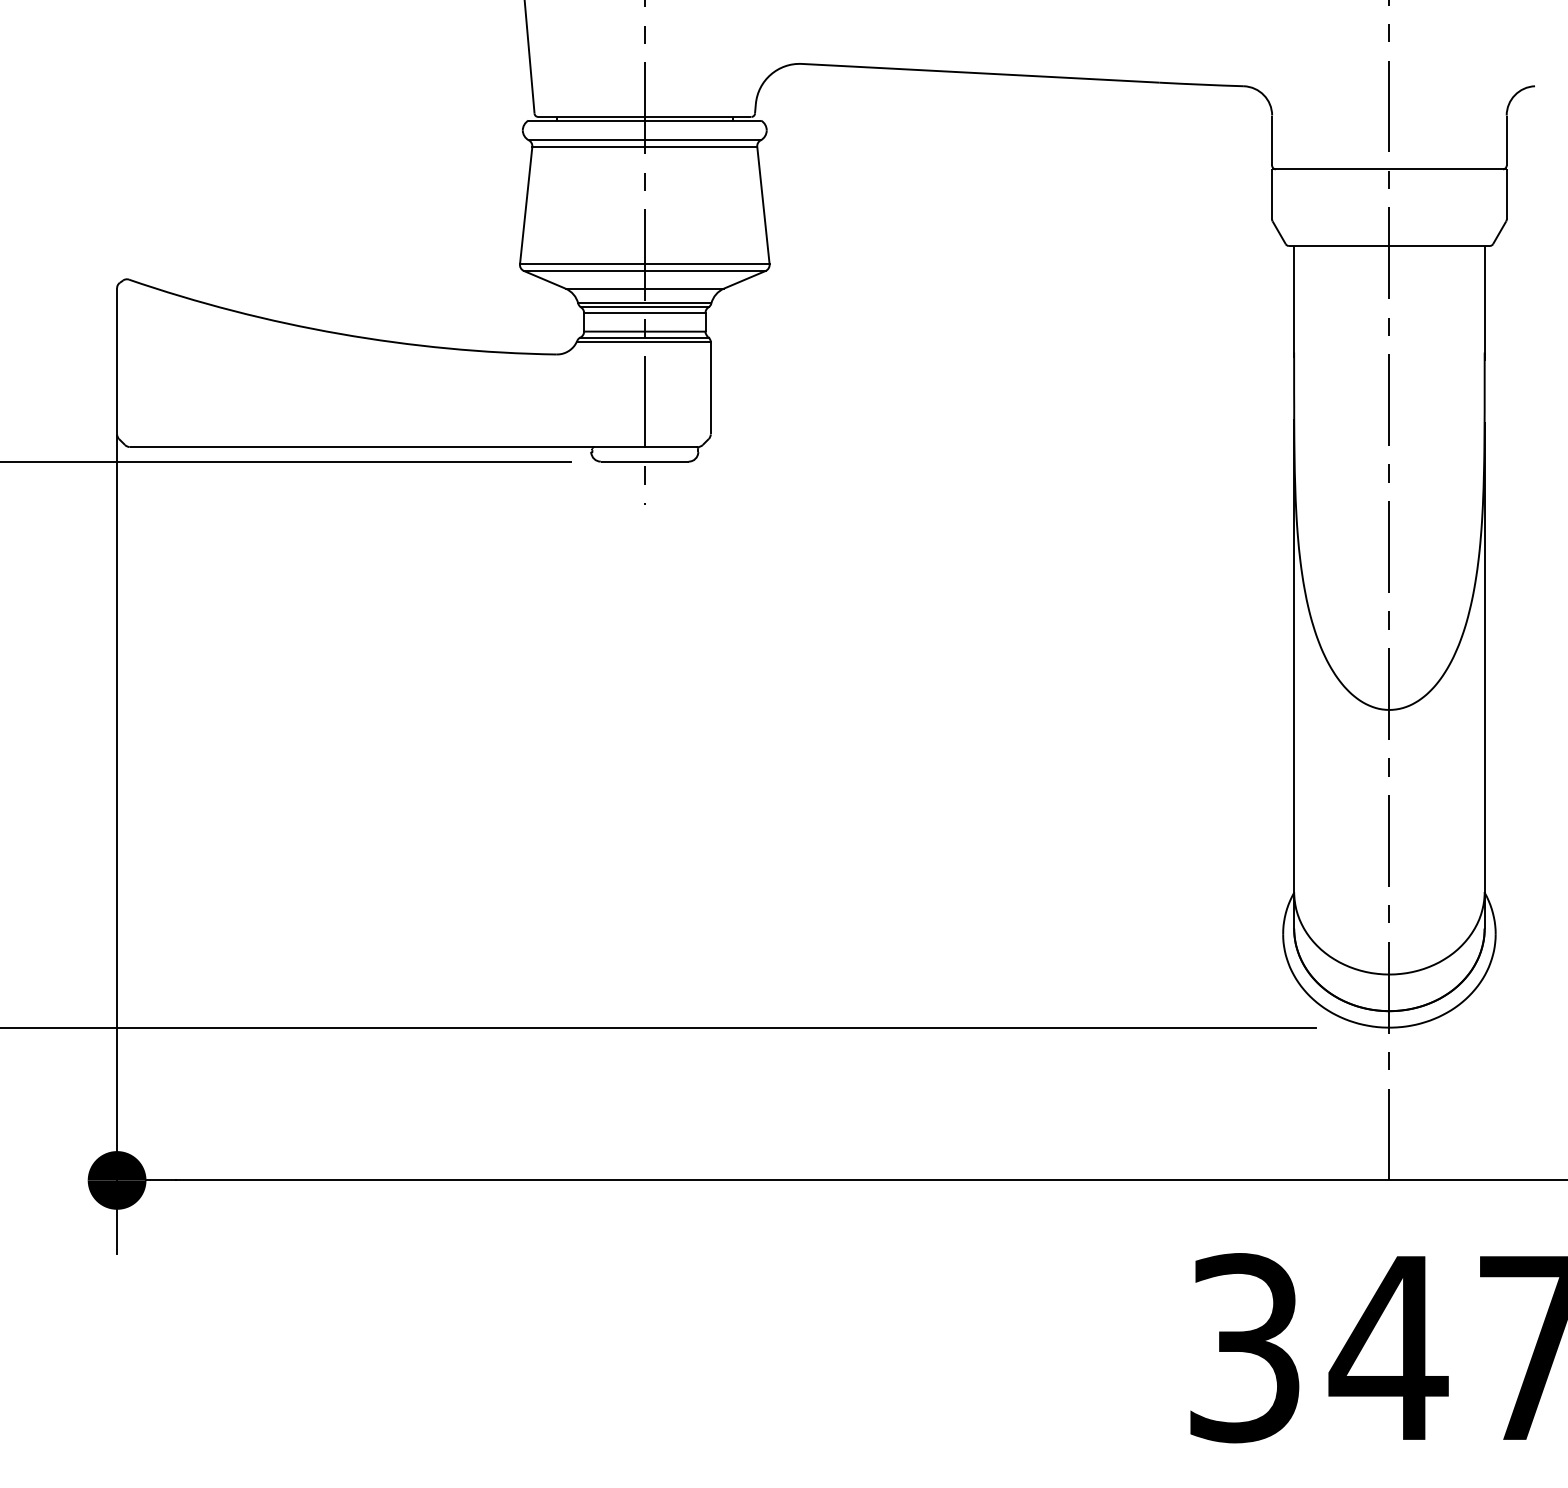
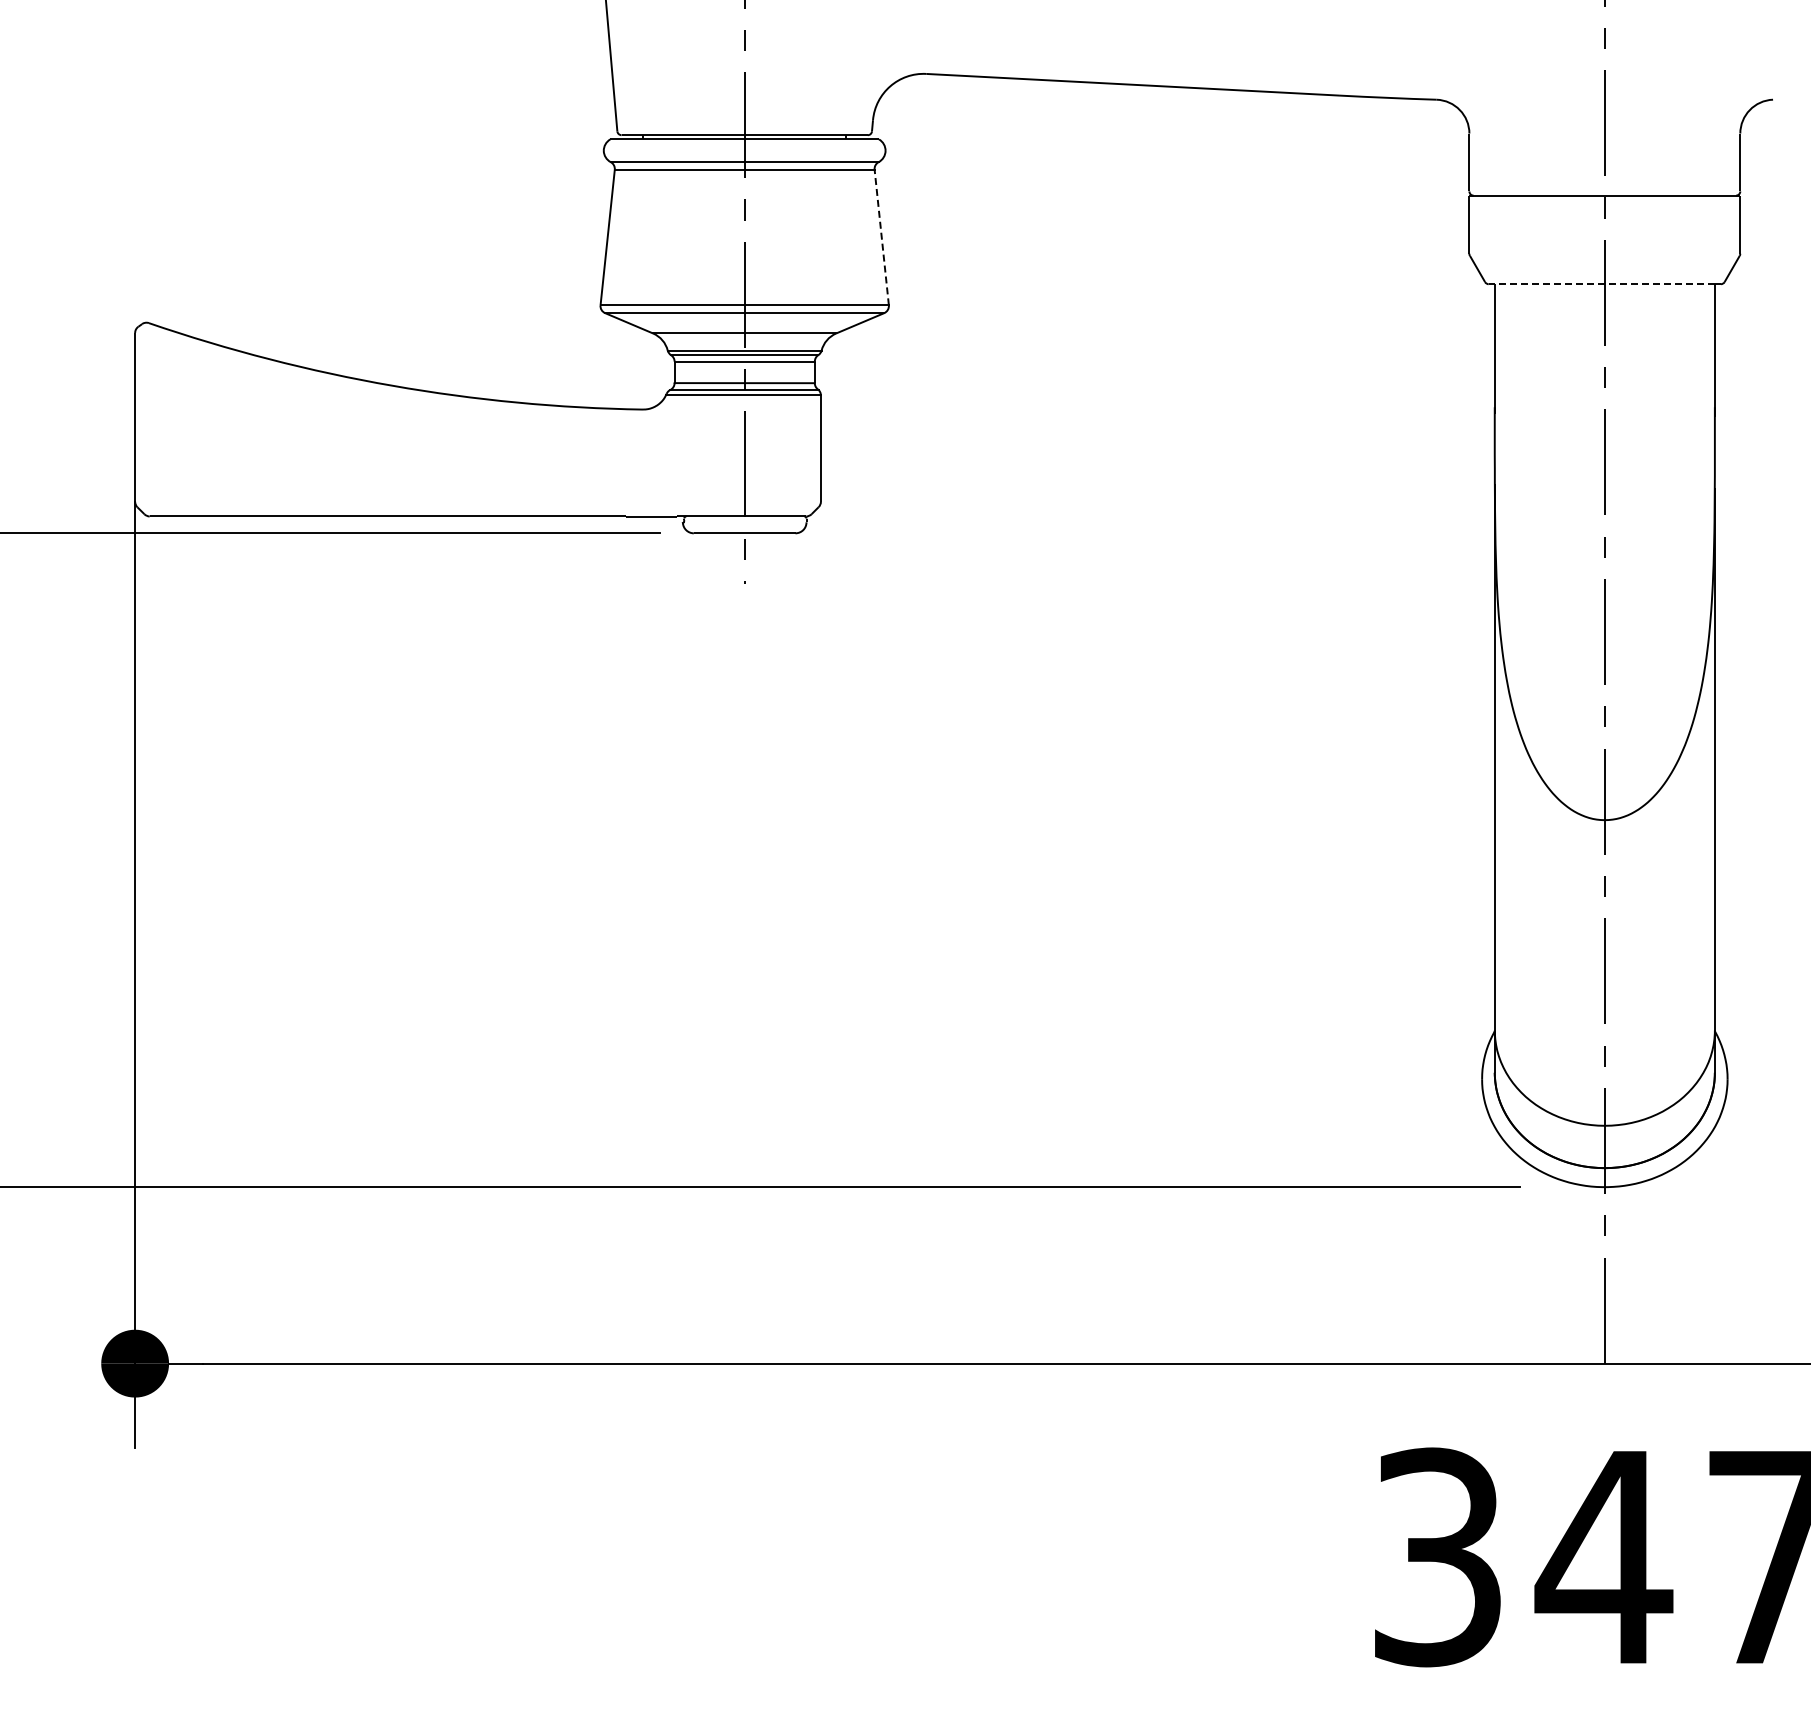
line: (763, 205) -> (881, 237), solid -> dashed
line: (1386, 246) -> (1601, 284), solid -> dashed

